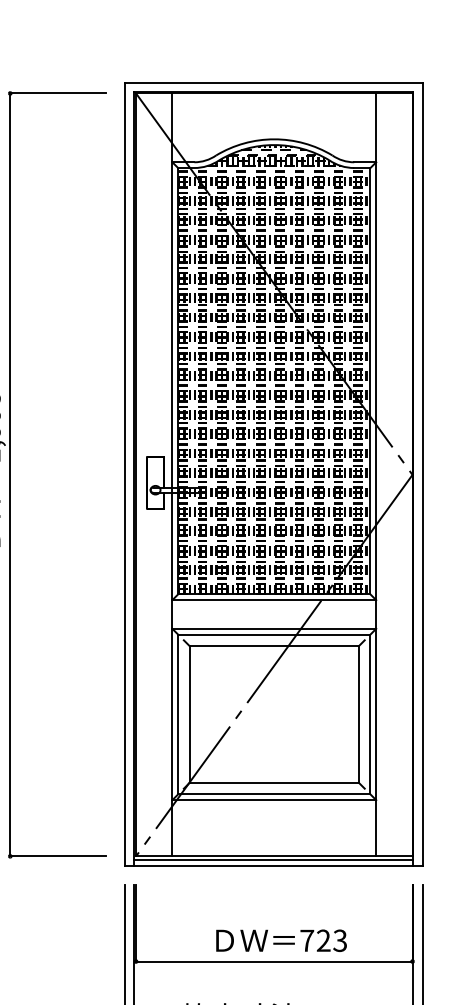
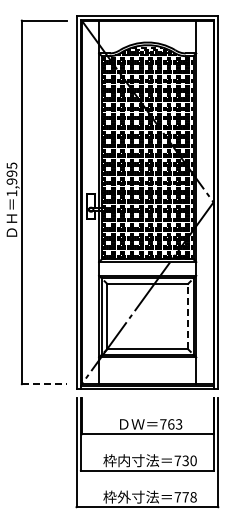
line: (359, 714) -> (188, 316), solid -> dashed
line: (57, 857) -> (44, 384), solid -> dashed
text: (324, 940) -> (171, 424), 723 -> 763

